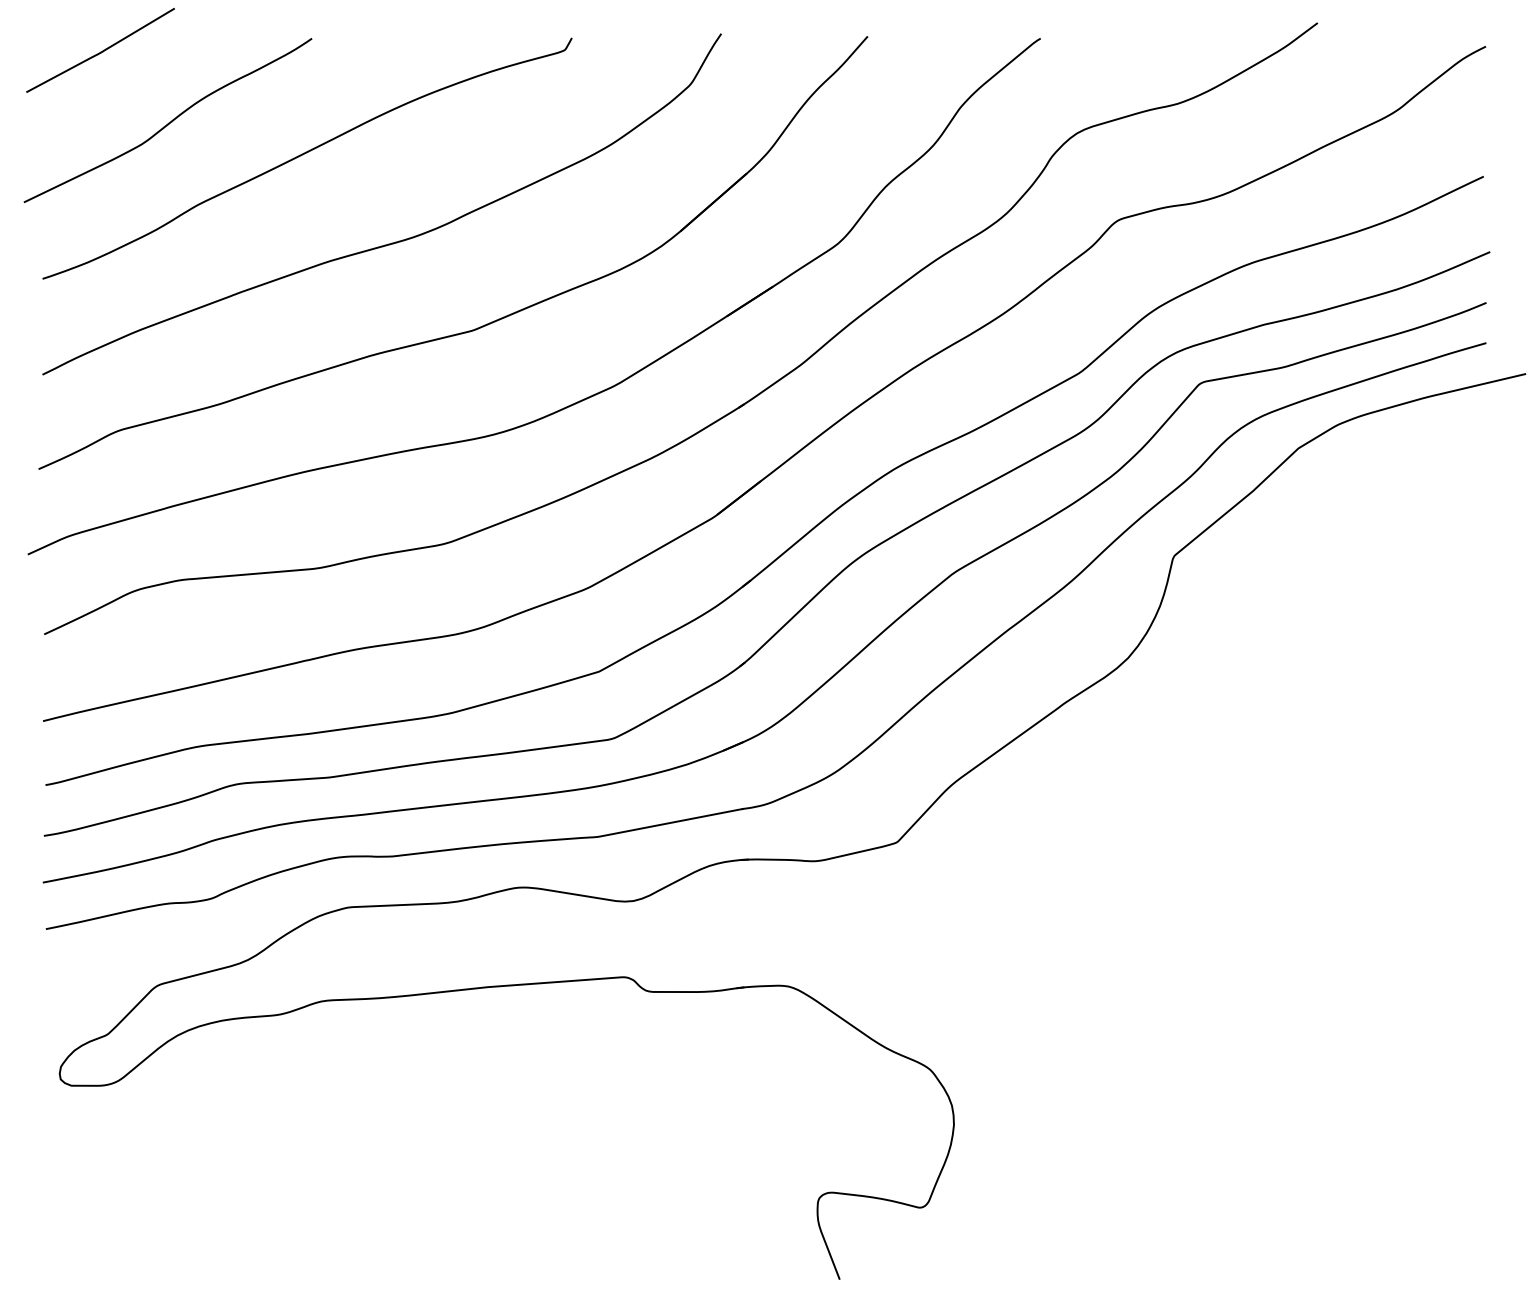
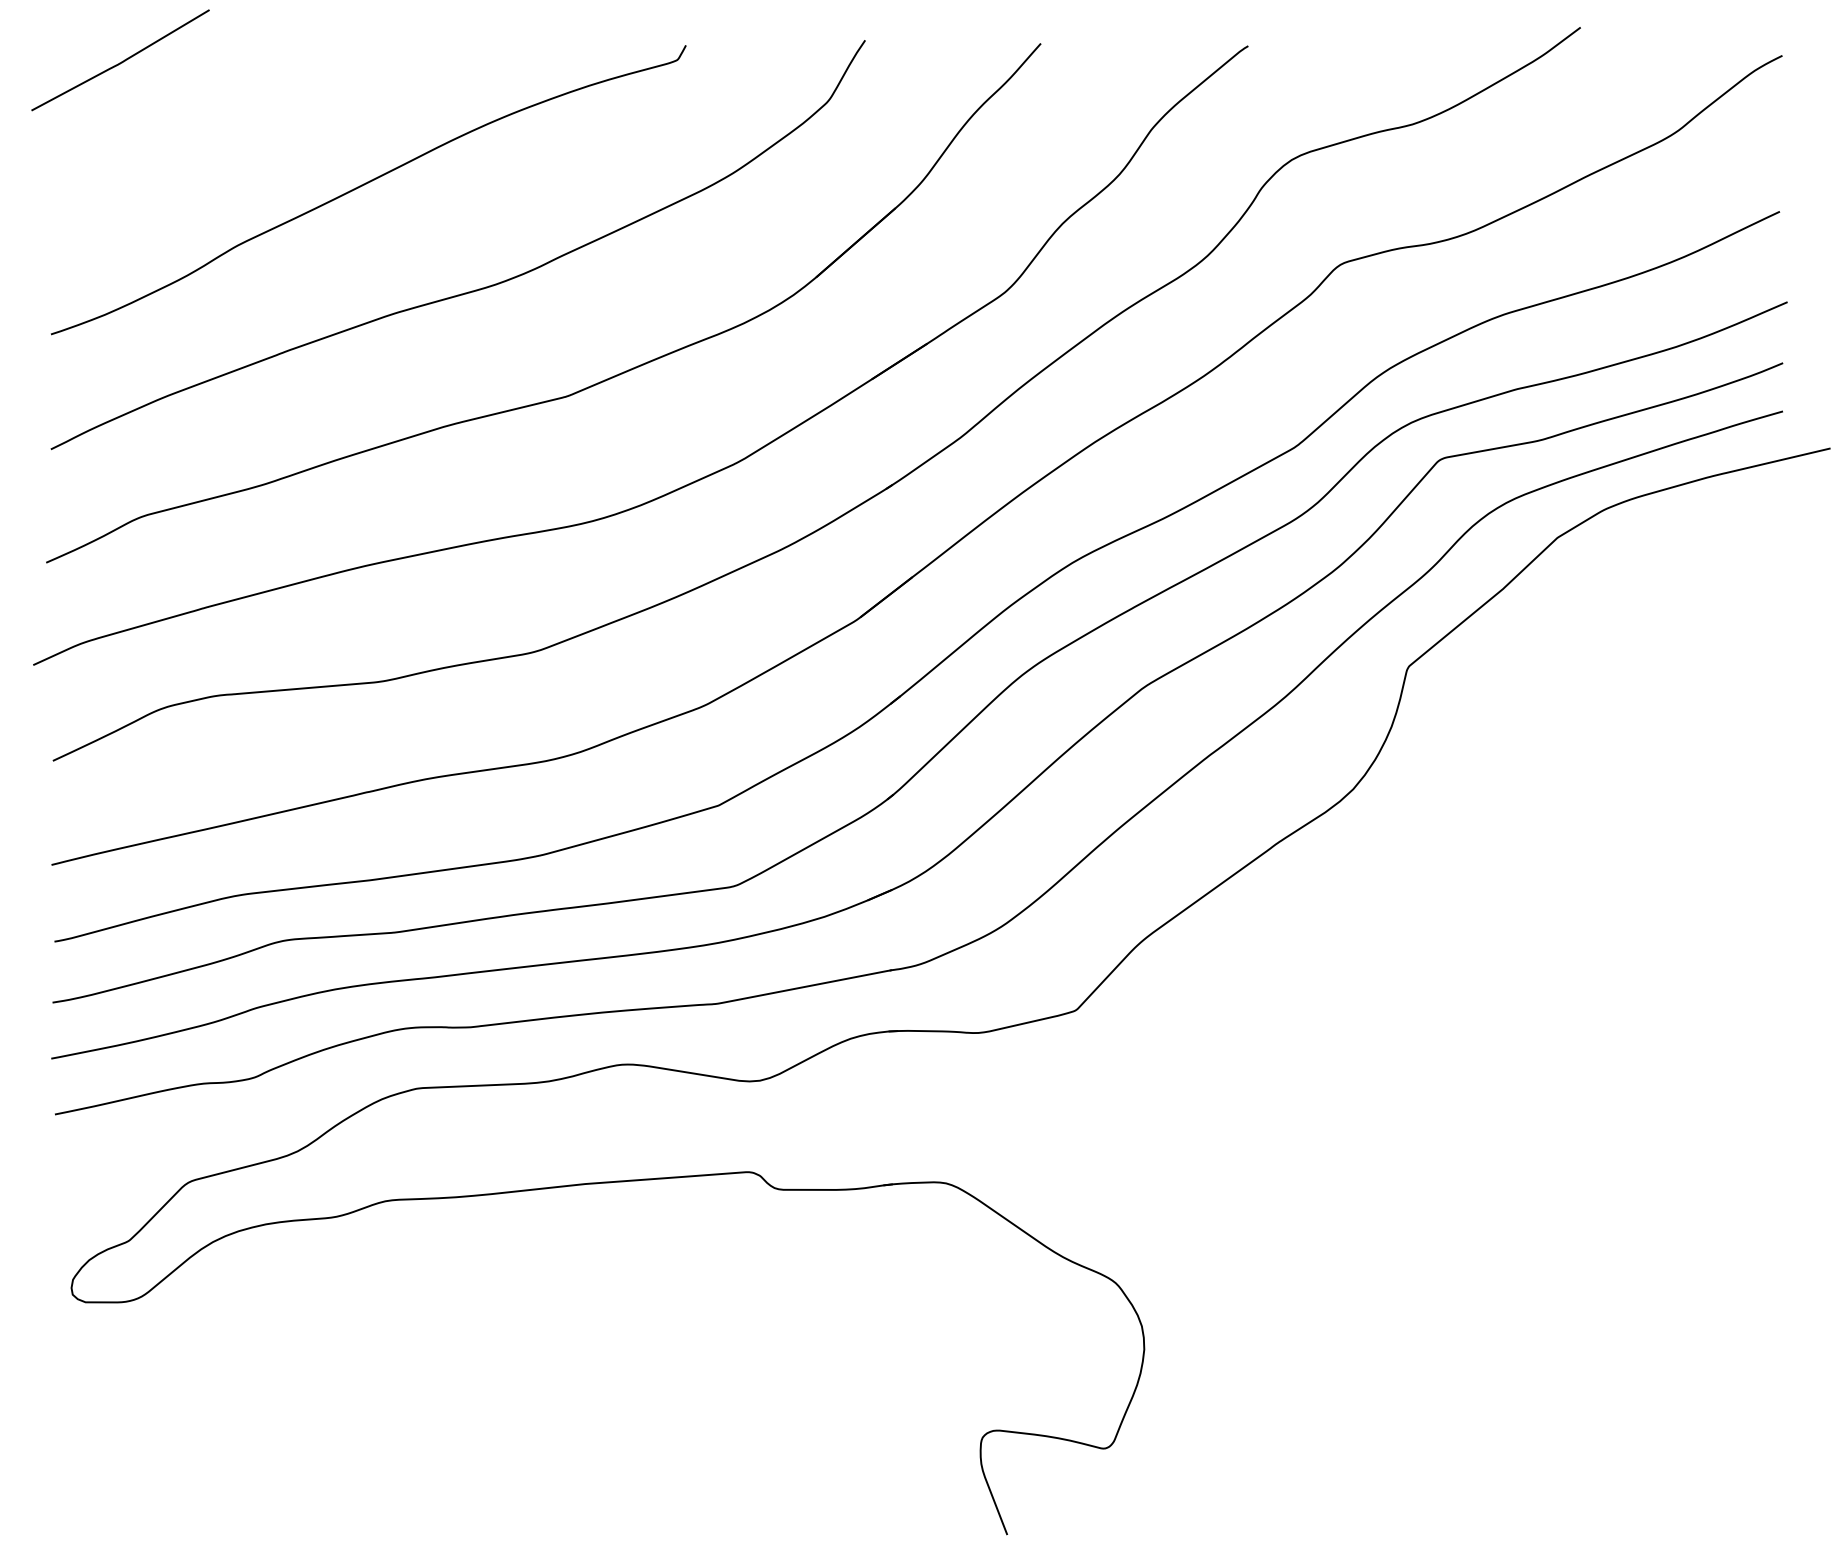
curve: (169, 122) -> (203, 146), removed

